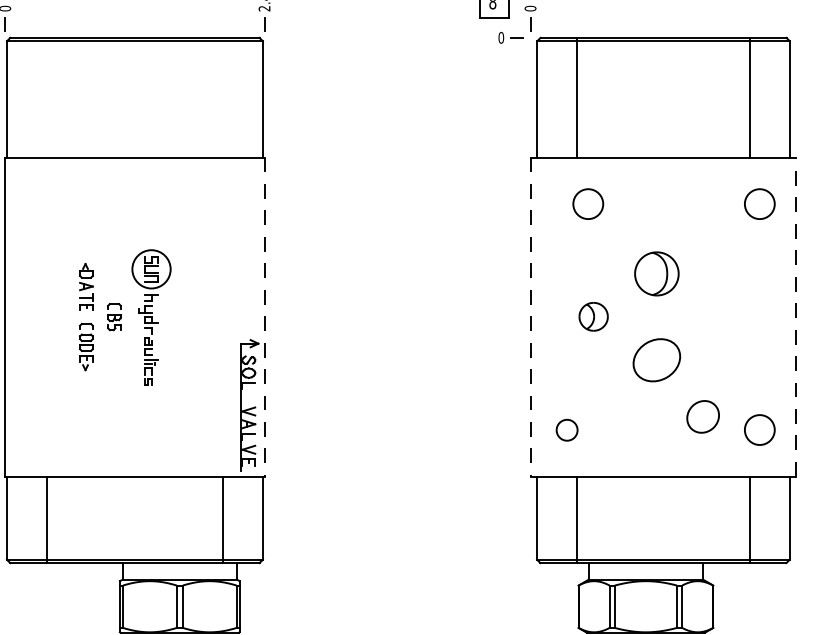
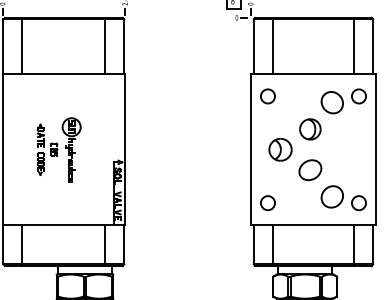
line: (47, 96) -> (22, 45), added
line: (223, 96) -> (105, 45), added
circle: (587, 204) -> (267, 96), moved
part: (701, 216) -> (331, 102), added
part: (593, 316) -> (280, 149), size x1.67
line: (796, 316) -> (376, 149), dashed -> solid
line: (265, 318) -> (125, 150), dashed -> solid
line: (530, 318) -> (250, 150), dashed -> solid
part: (701, 415) -> (331, 196), size x1.43
circle: (566, 430) -> (267, 203), size x1.43

